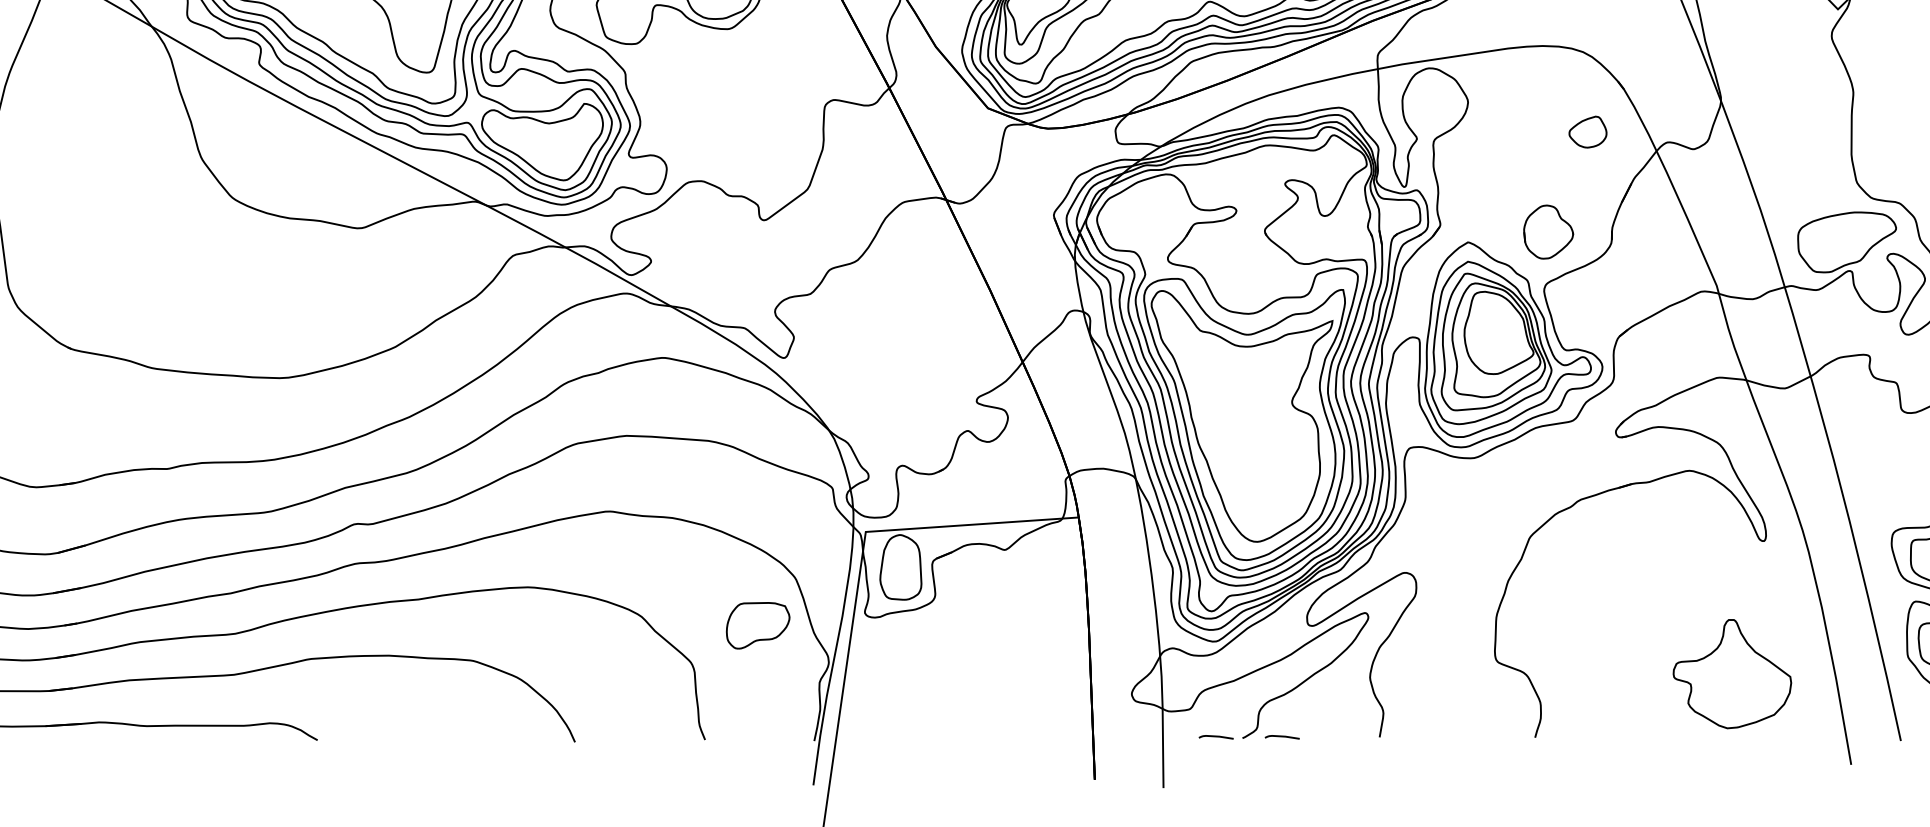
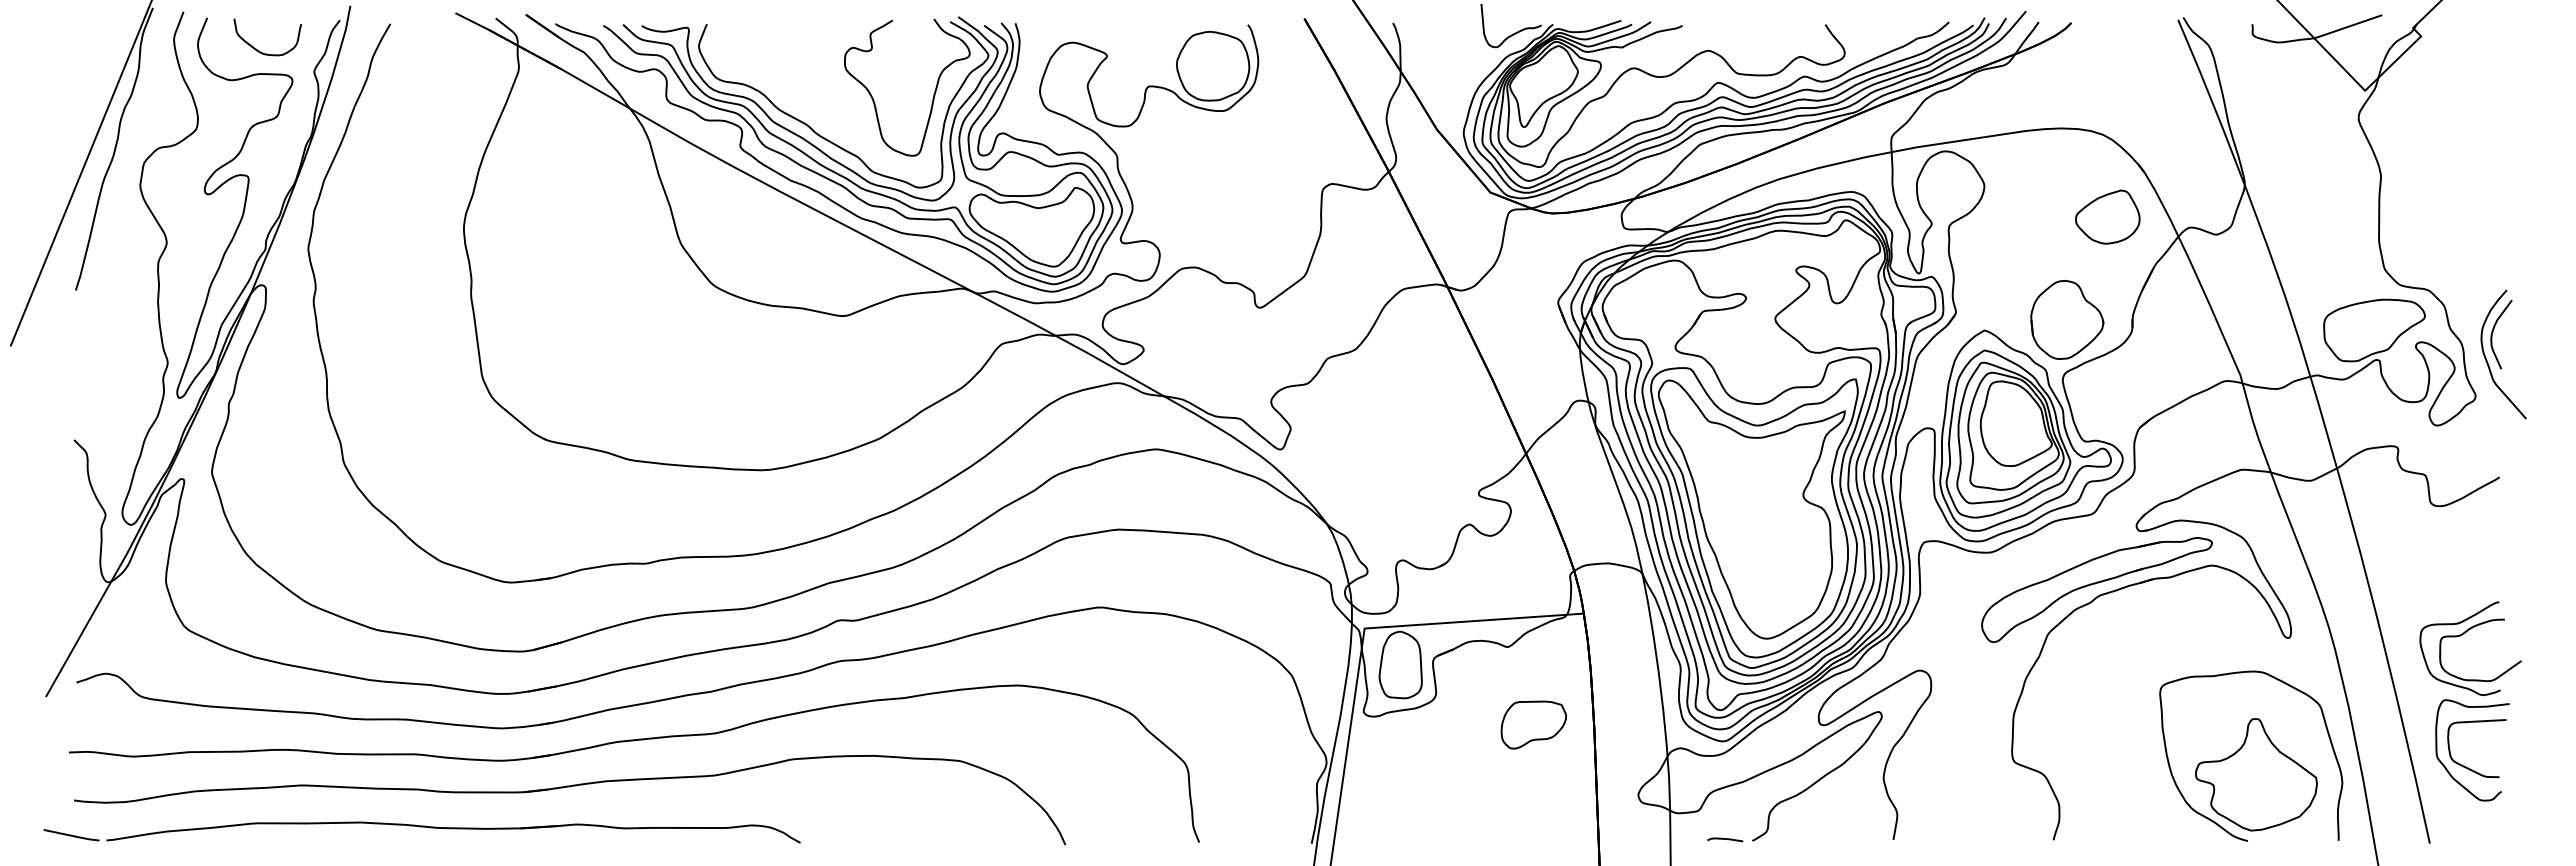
part: (1587, 131) -> (2107, 216), size x1.67
part: (1548, 231) -> (2067, 319), size x1.43
part: (1575, 489) -> (2095, 584), added
part: (757, 625) -> (1533, 724), moved
curve: (1687, 716) -> (2210, 818), added
curve: (1282, 736) -> (1793, 839), removed

